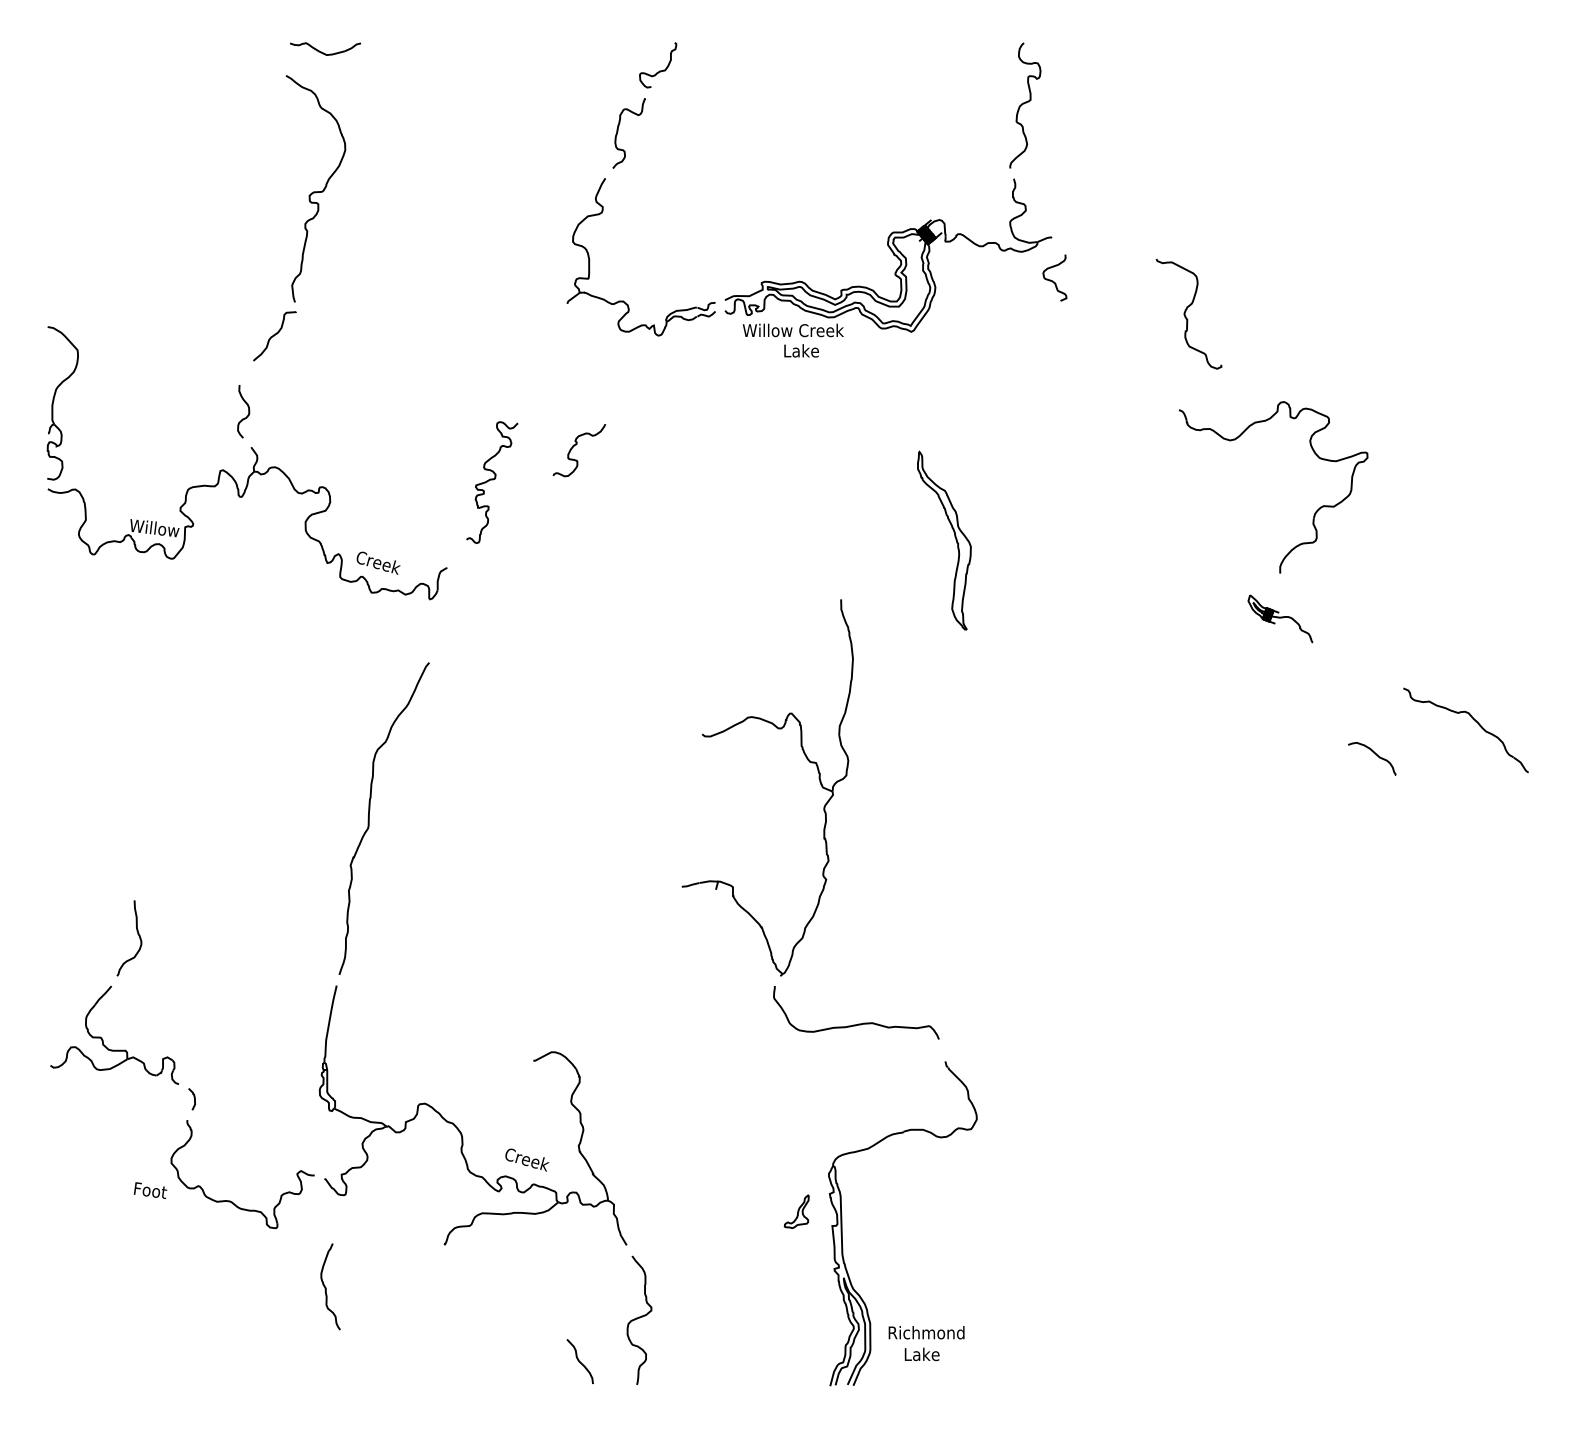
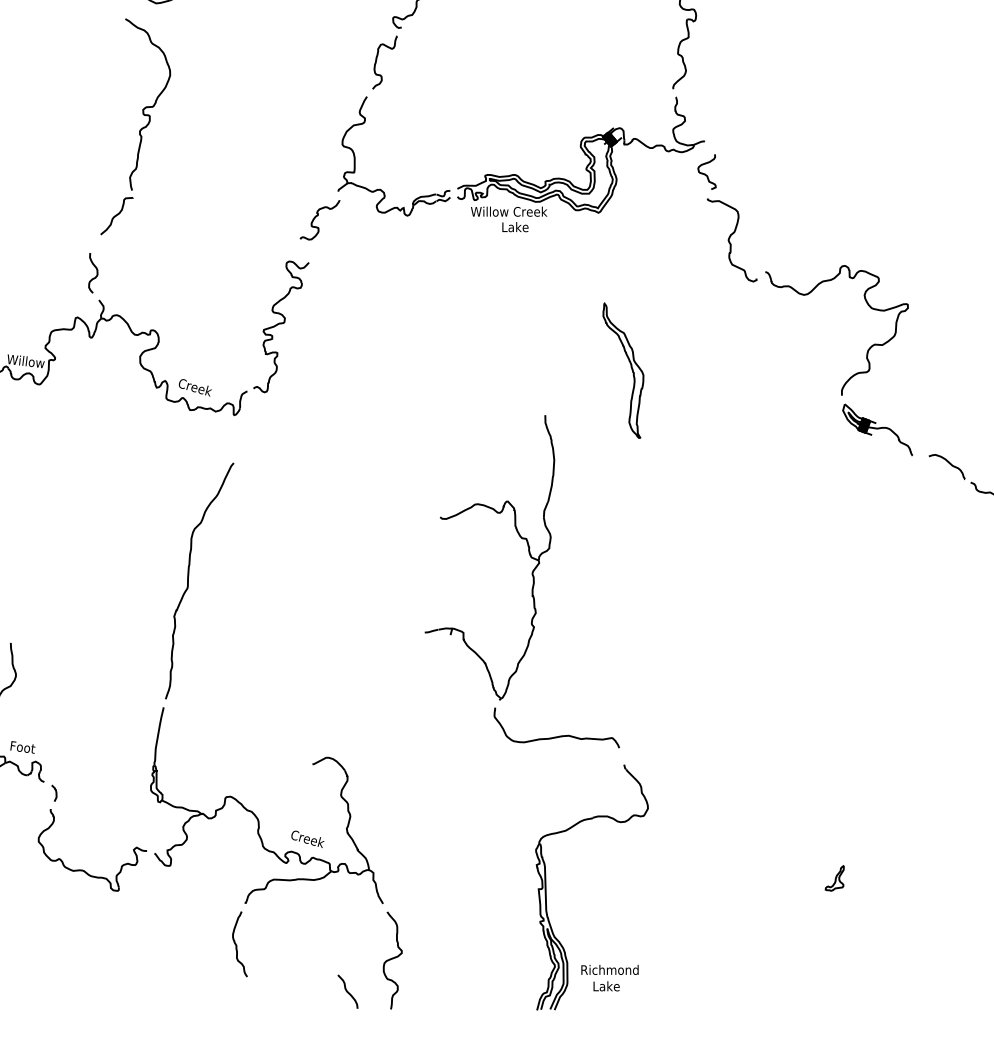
curve: (1186, 311) -> (730, 238), moved
curve: (576, 445) -> (317, 216), moved
part: (492, 482) -> (281, 326), size x1.43
part: (1315, 511) -> (868, 348), moved
part: (1280, 618) -> (877, 429), size x1.43
curve: (1374, 754) -> (948, 463), moved
text: (150, 1190) -> (22, 747), moved
part: (796, 1211) -> (834, 878), moved
curve: (326, 1287) -> (236, 944), moved

